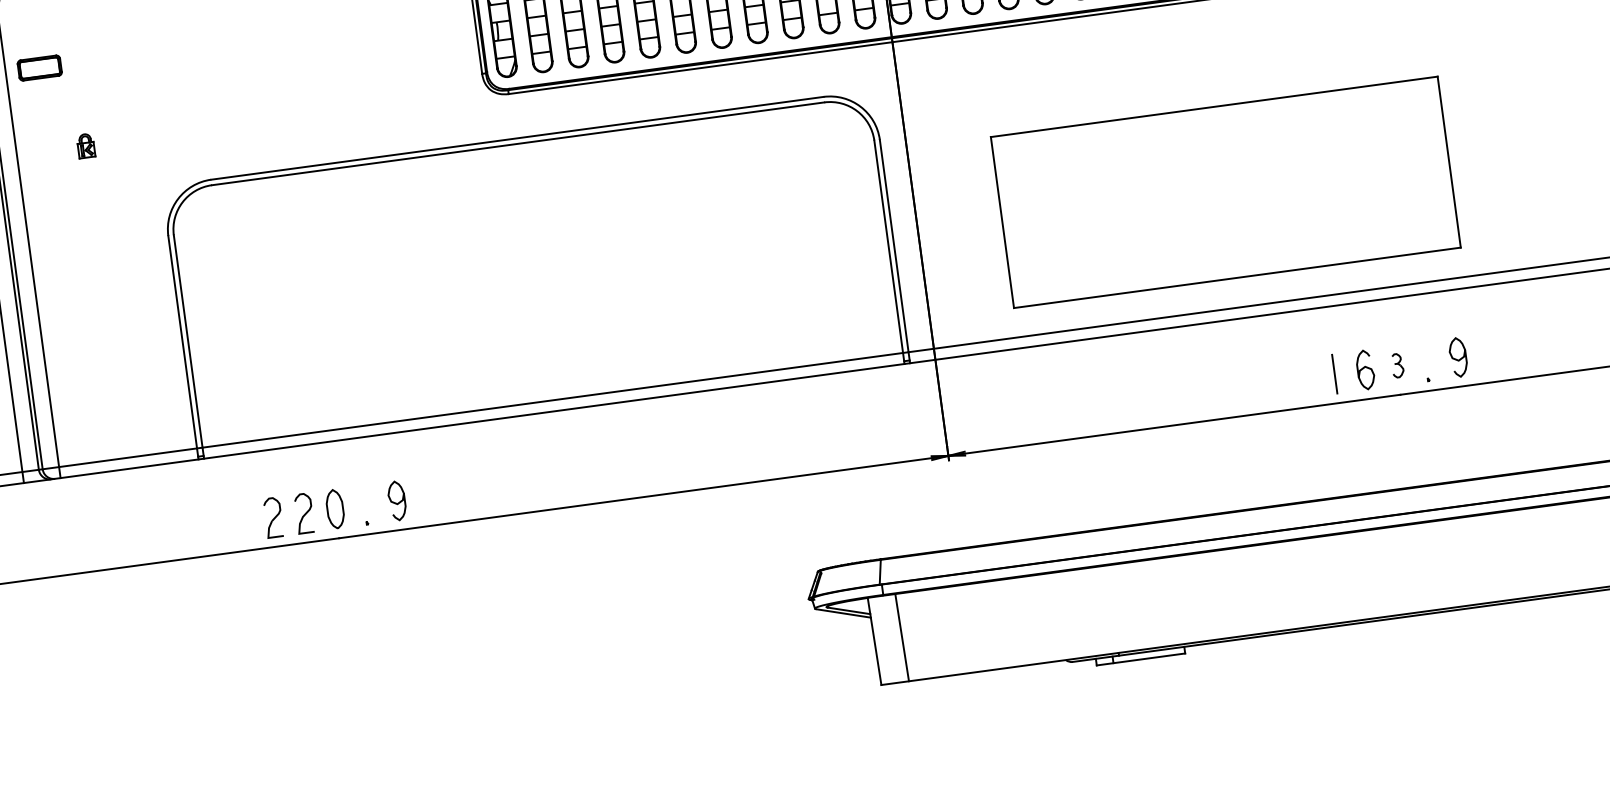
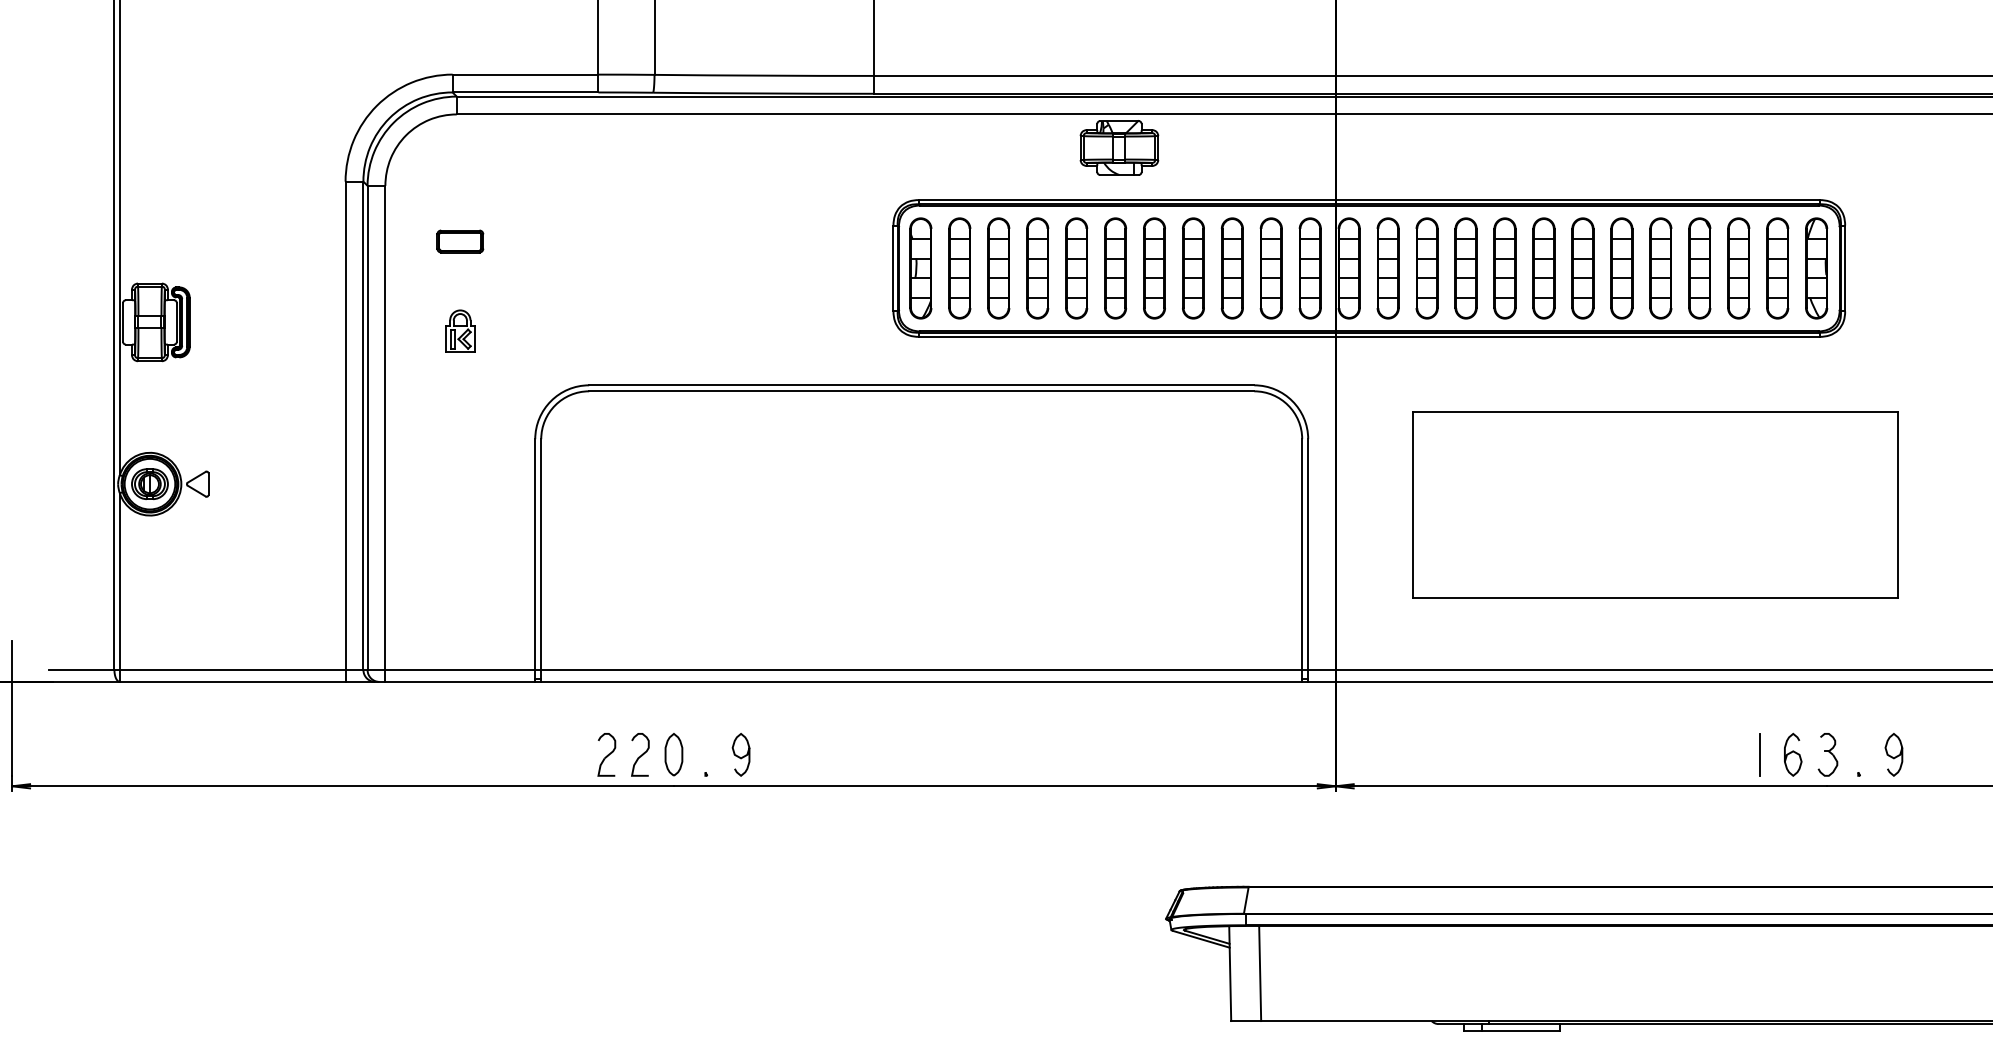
part: (39, 68) -> (460, 241), moved
part: (85, 145) -> (460, 330), size x1.67
part: (1225, 191) -> (1655, 504), moved
part: (1397, 365) -> (1827, 754), size x1.67

